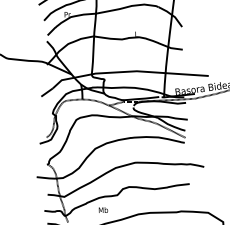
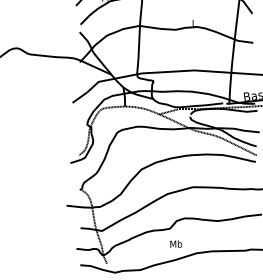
text: (102, 209) -> (174, 243), moved

